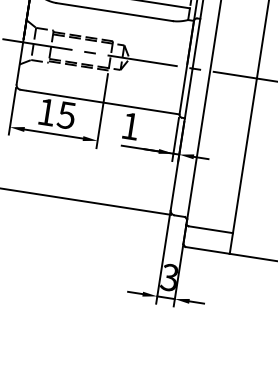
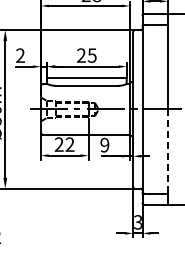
text: (56, 113) -> (64, 144), 15 -> 22
text: (130, 124) -> (104, 144), 1 -> 9
line: (245, 157) -> (168, 152), solid -> dashed

